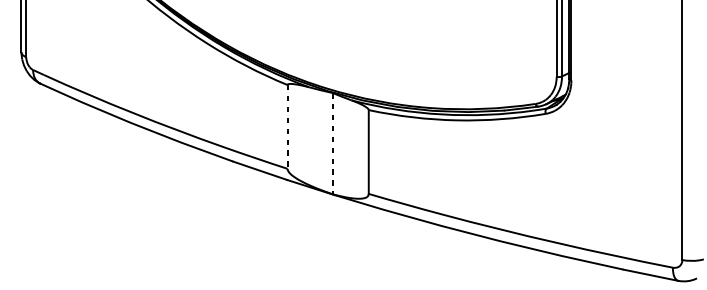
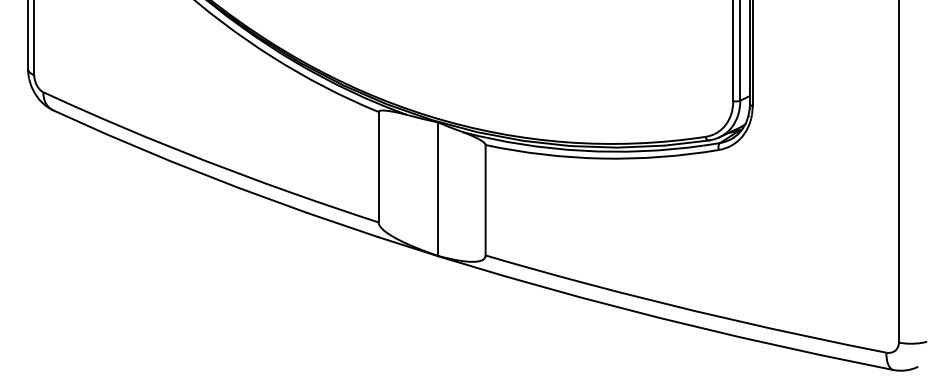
line: (287, 127) -> (378, 167), dashed -> solid
line: (333, 143) -> (438, 189), dashed -> solid

